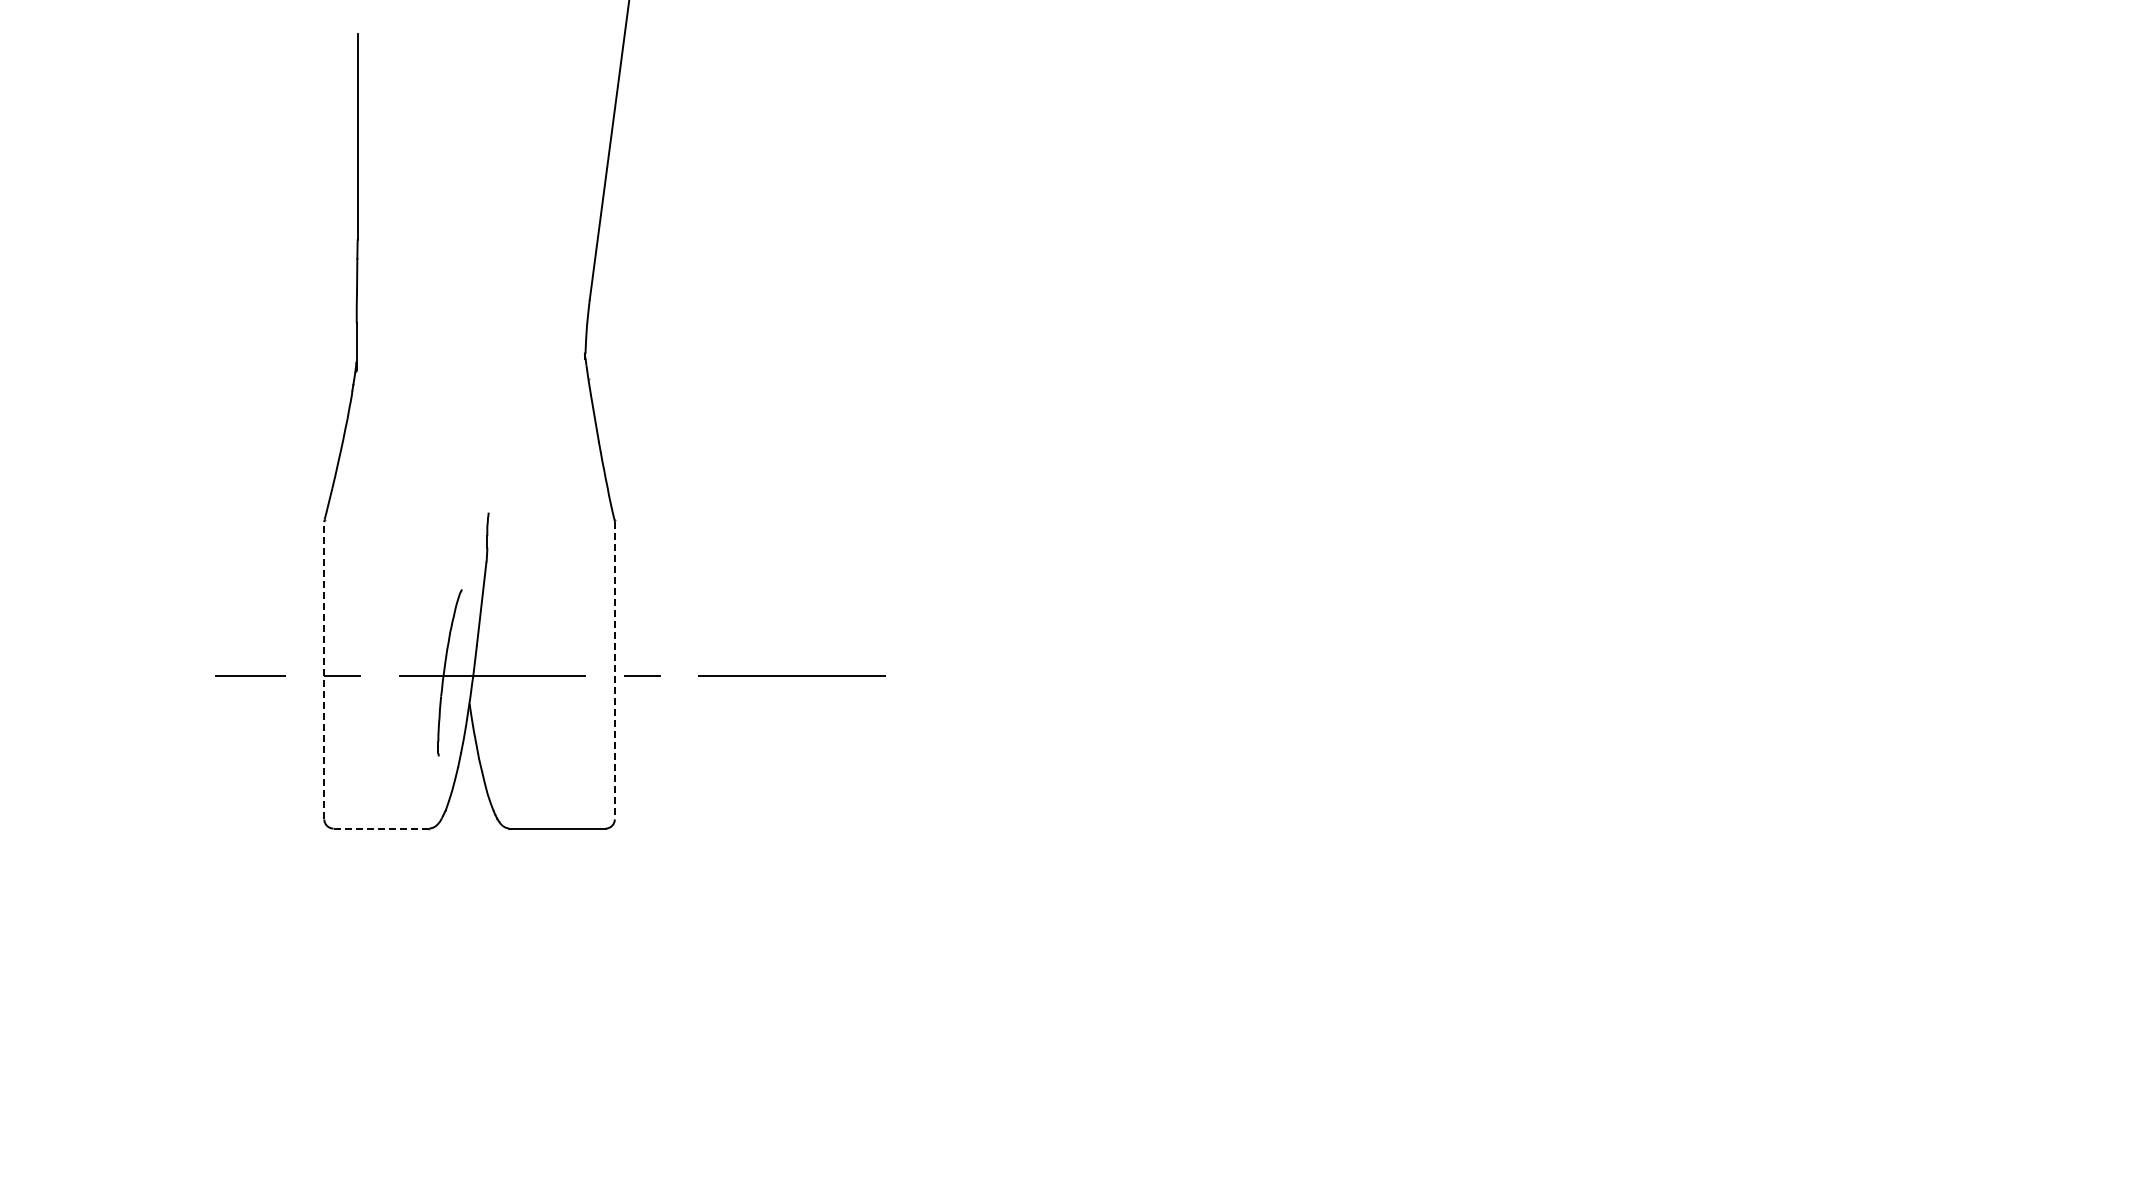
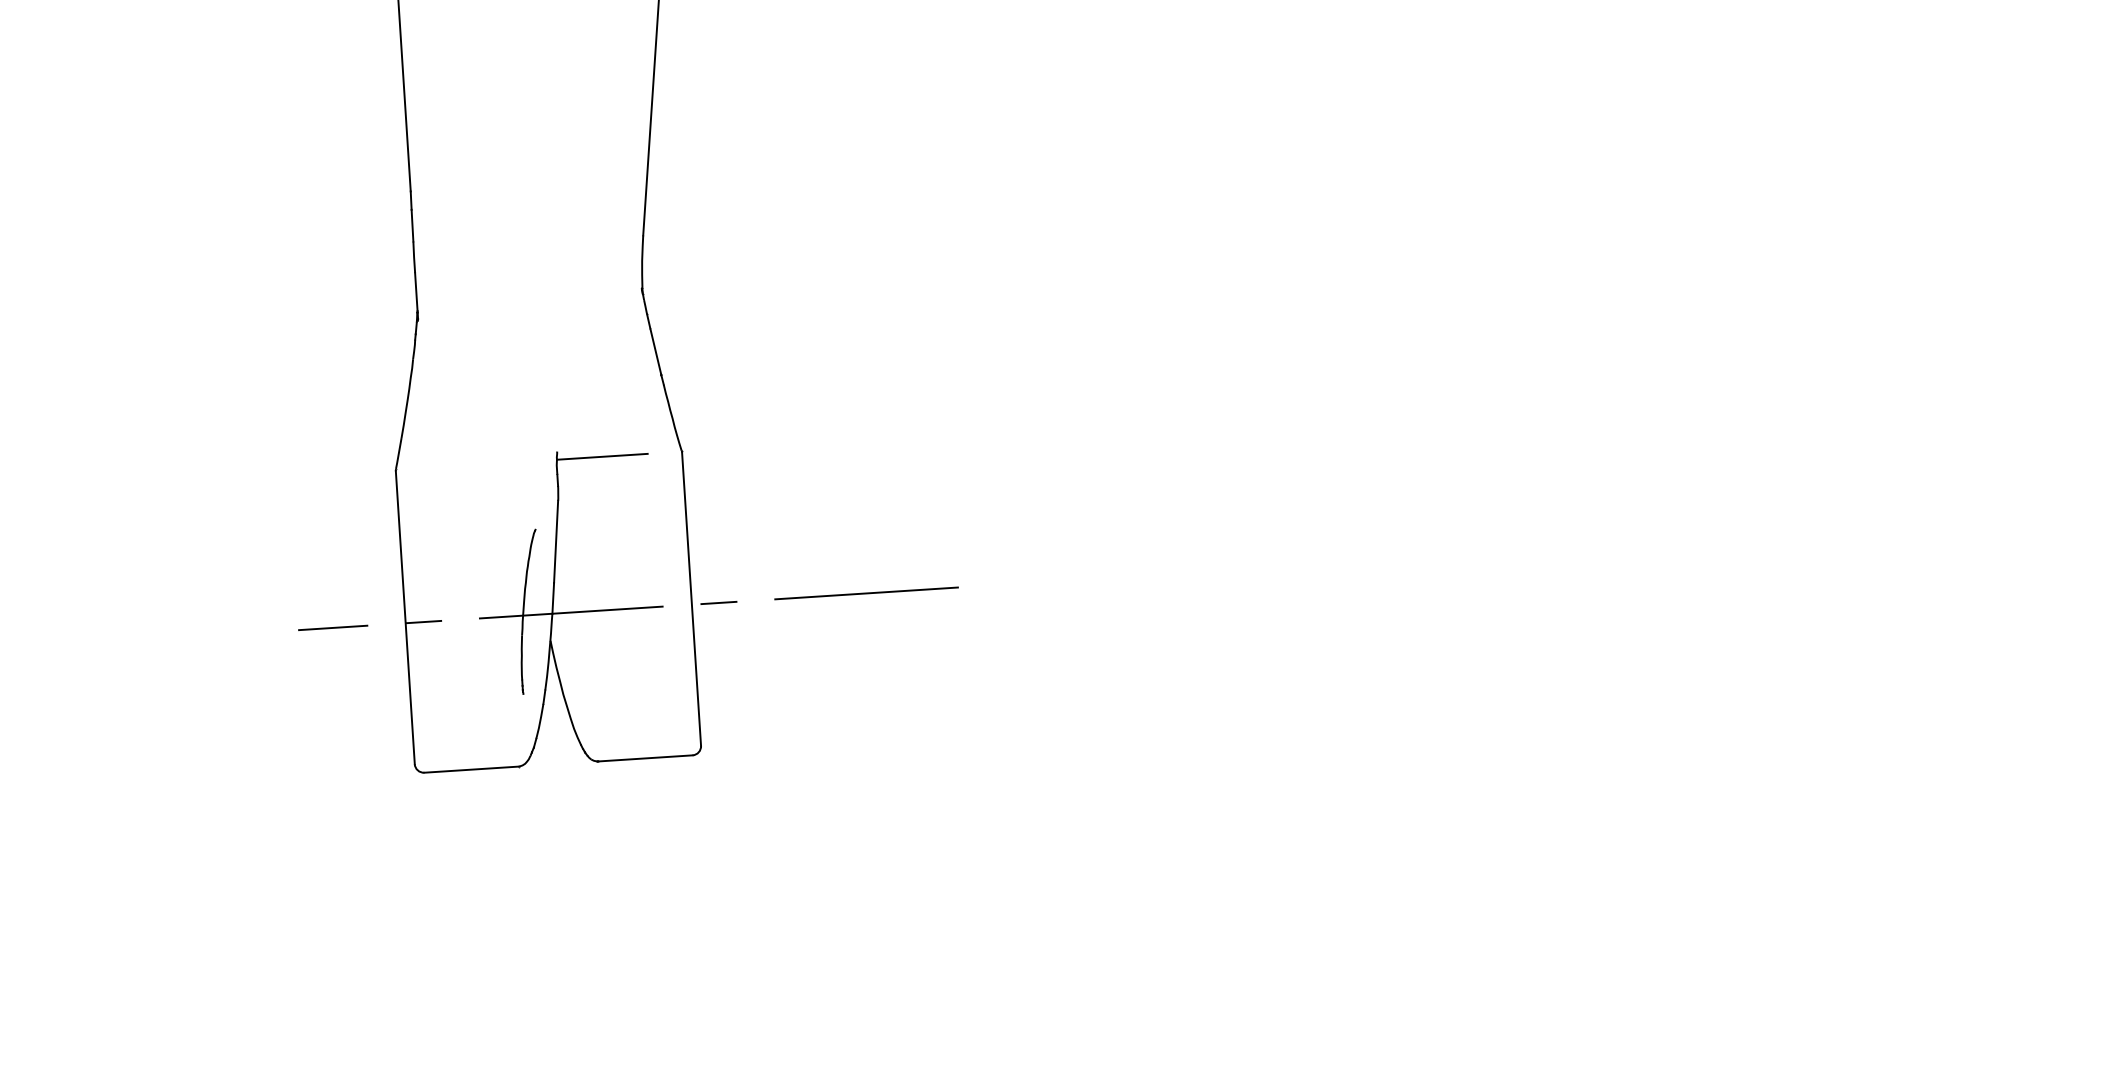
line: (533, 520) -> (601, 456), added
line: (324, 670) -> (405, 617), dashed -> solid
line: (614, 670) -> (691, 599), dashed -> solid
line: (381, 828) -> (471, 769), dashed -> solid

